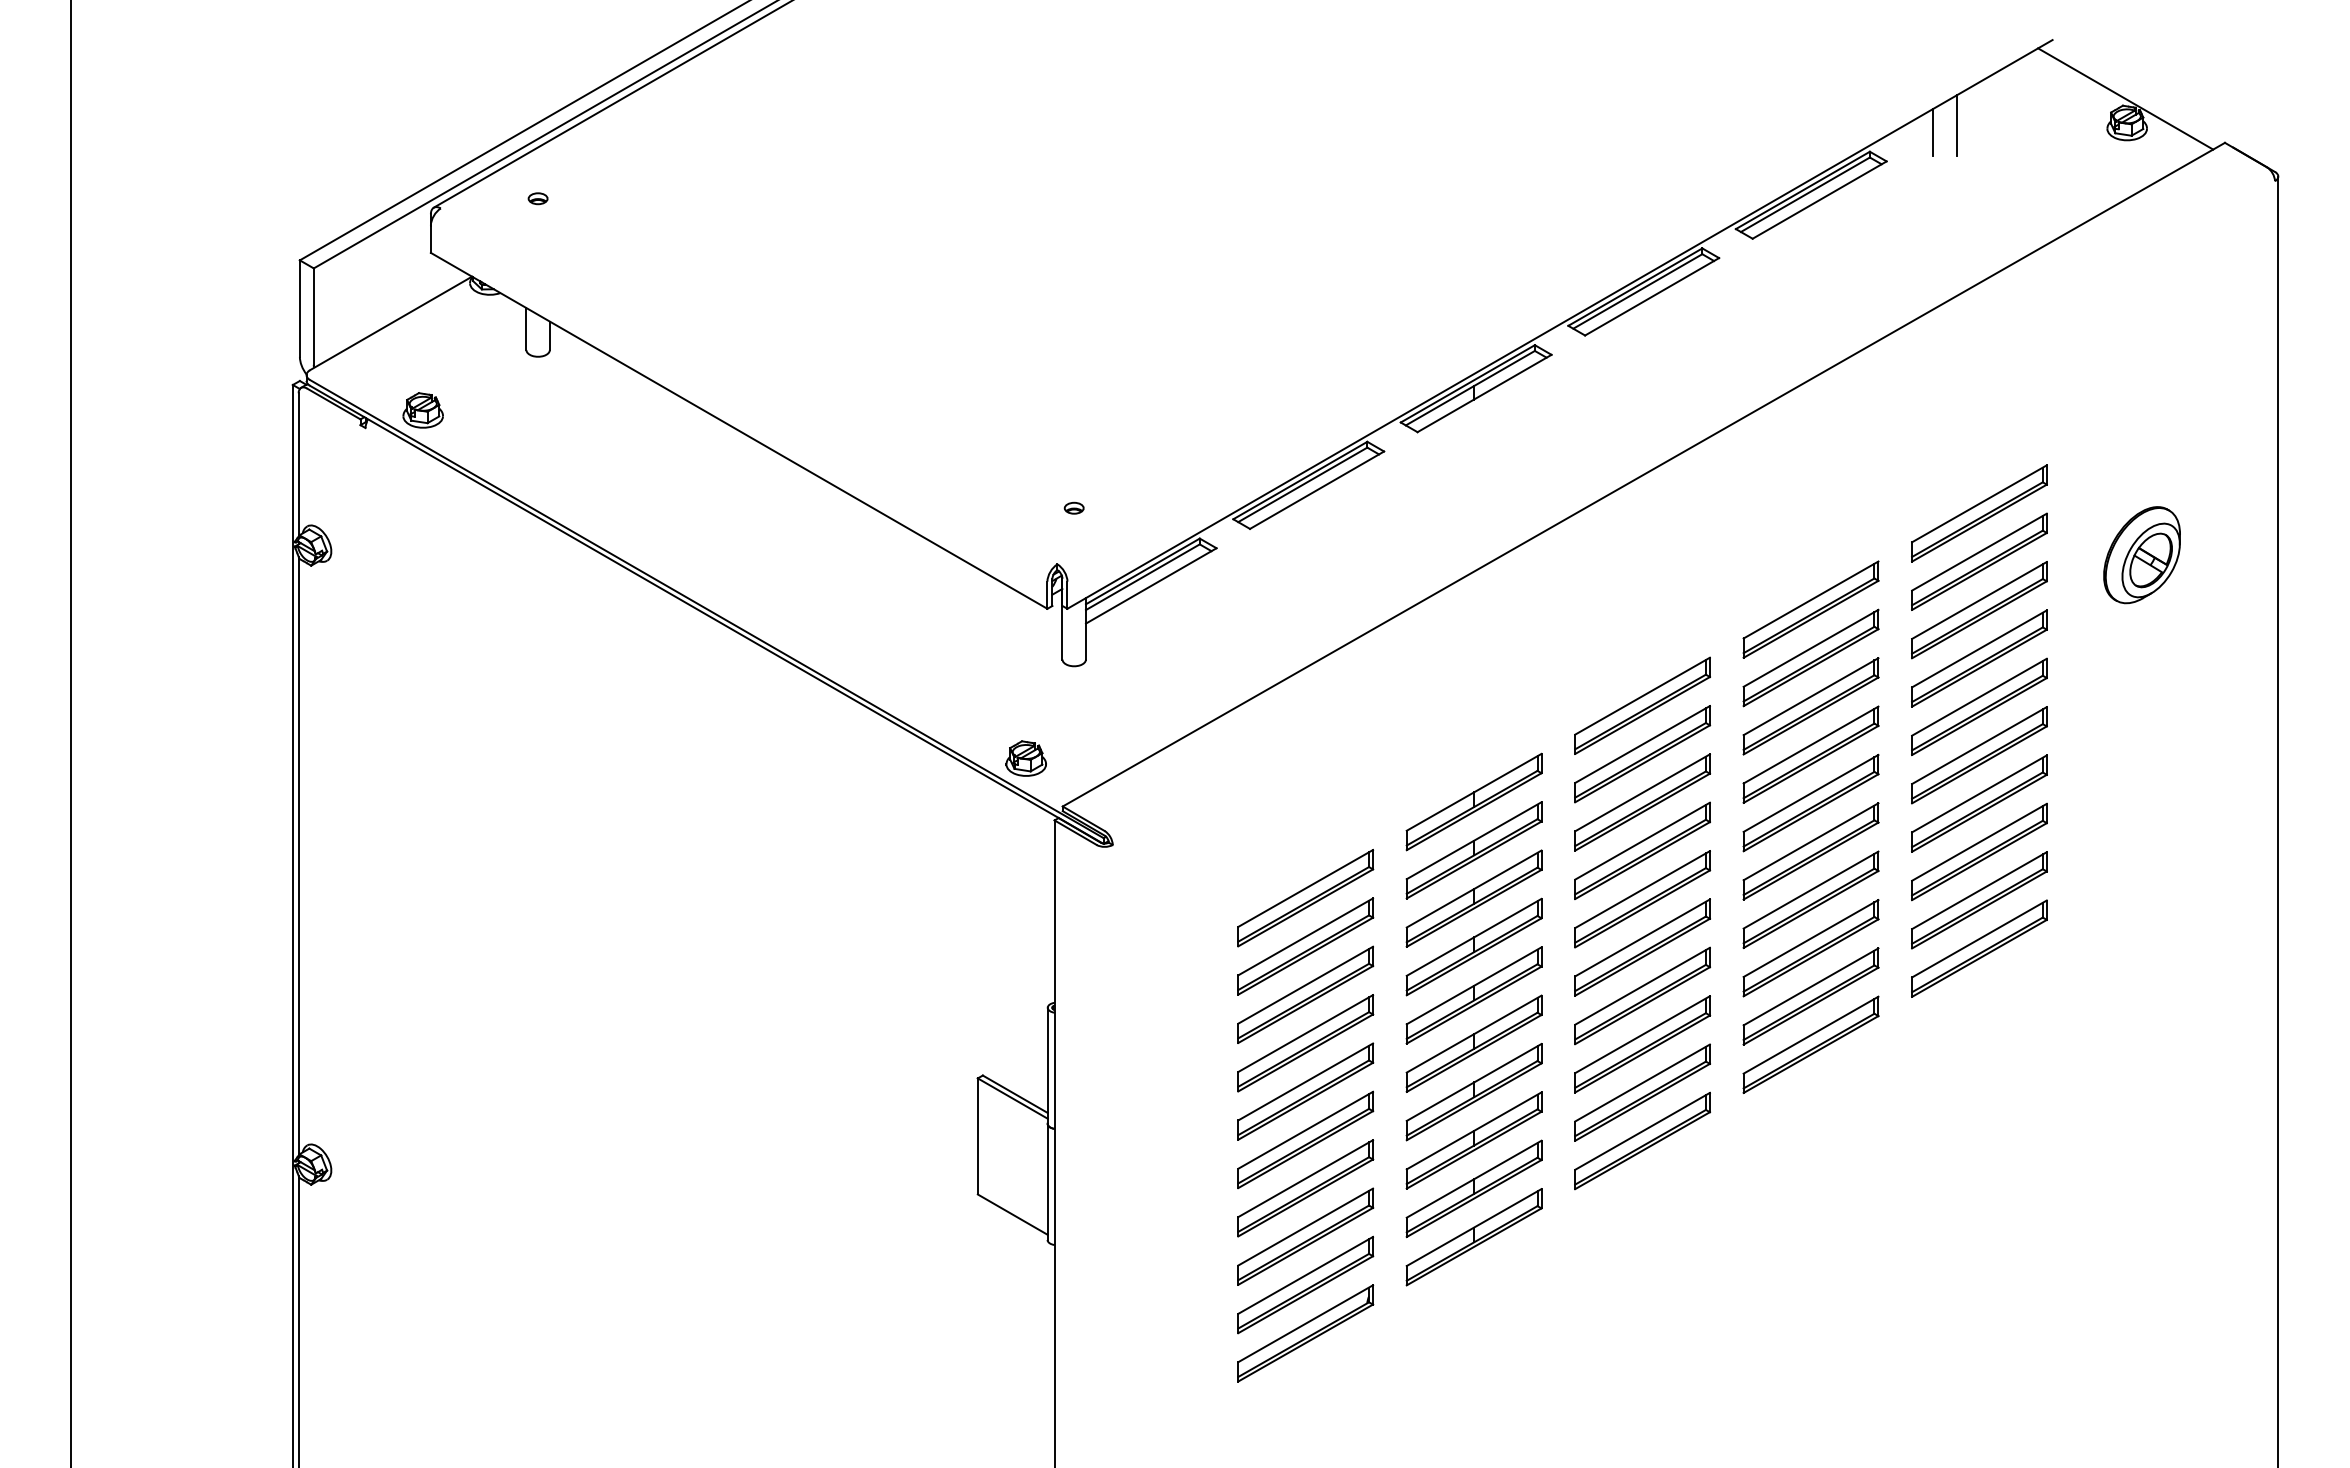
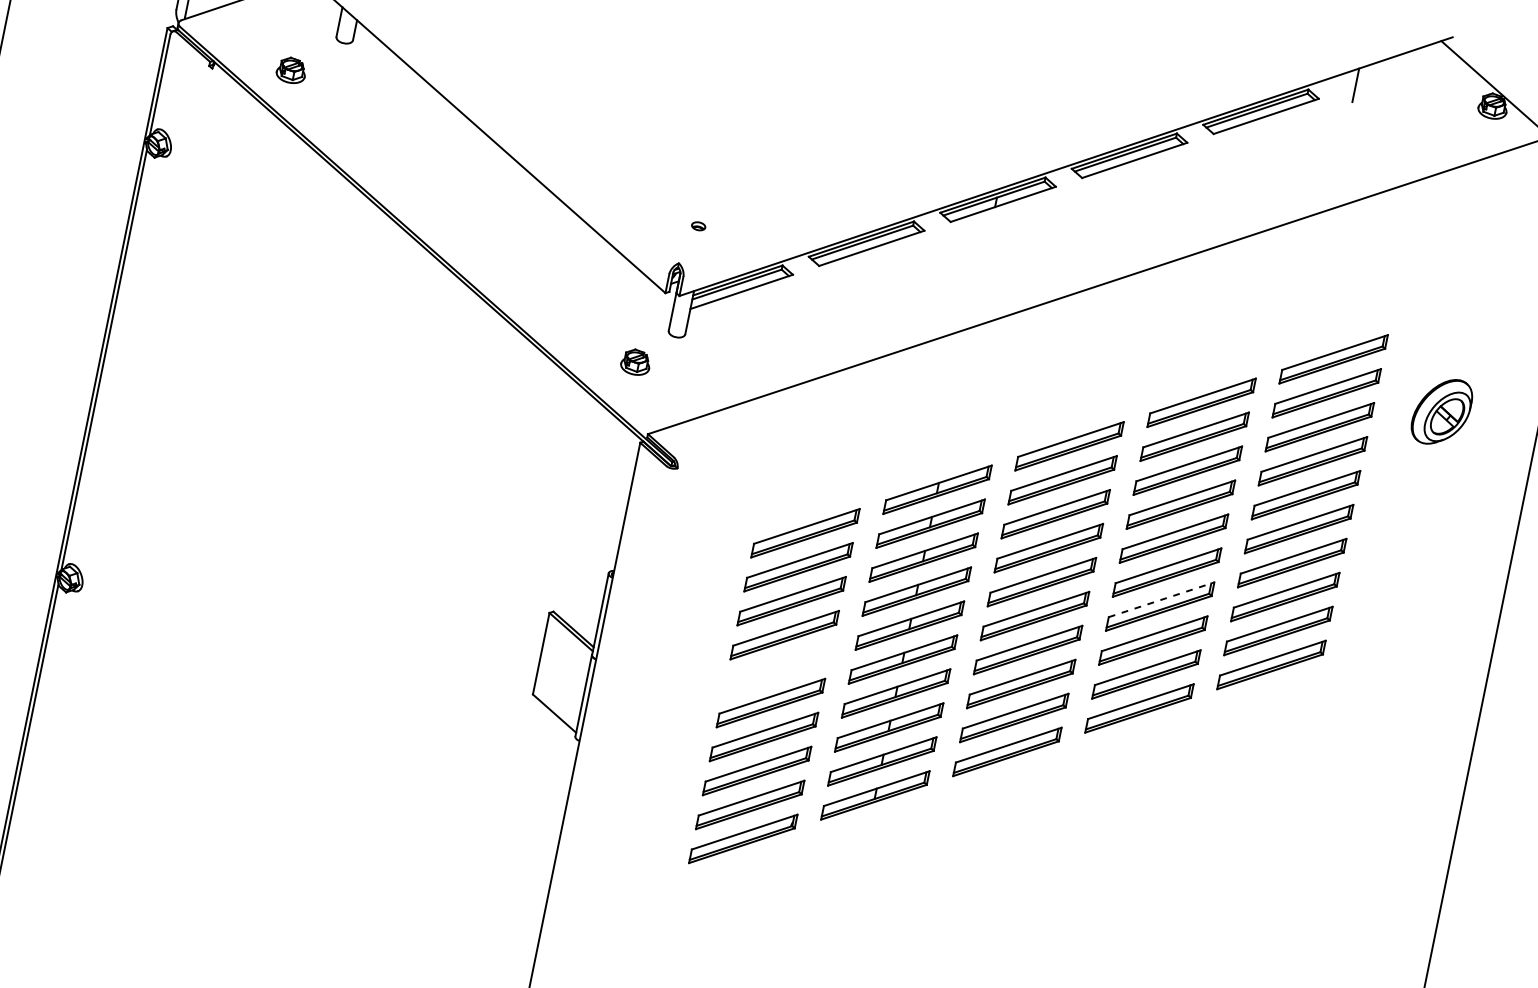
line: (1957, 125) -> (1373, 83), removed
part: (422, 410) -> (291, 70), moved
part: (1025, 758) -> (635, 362), moved
line: (1811, 890) -> (1161, 600), solid -> dashed
part: (1305, 1091) -> (777, 668), removed

